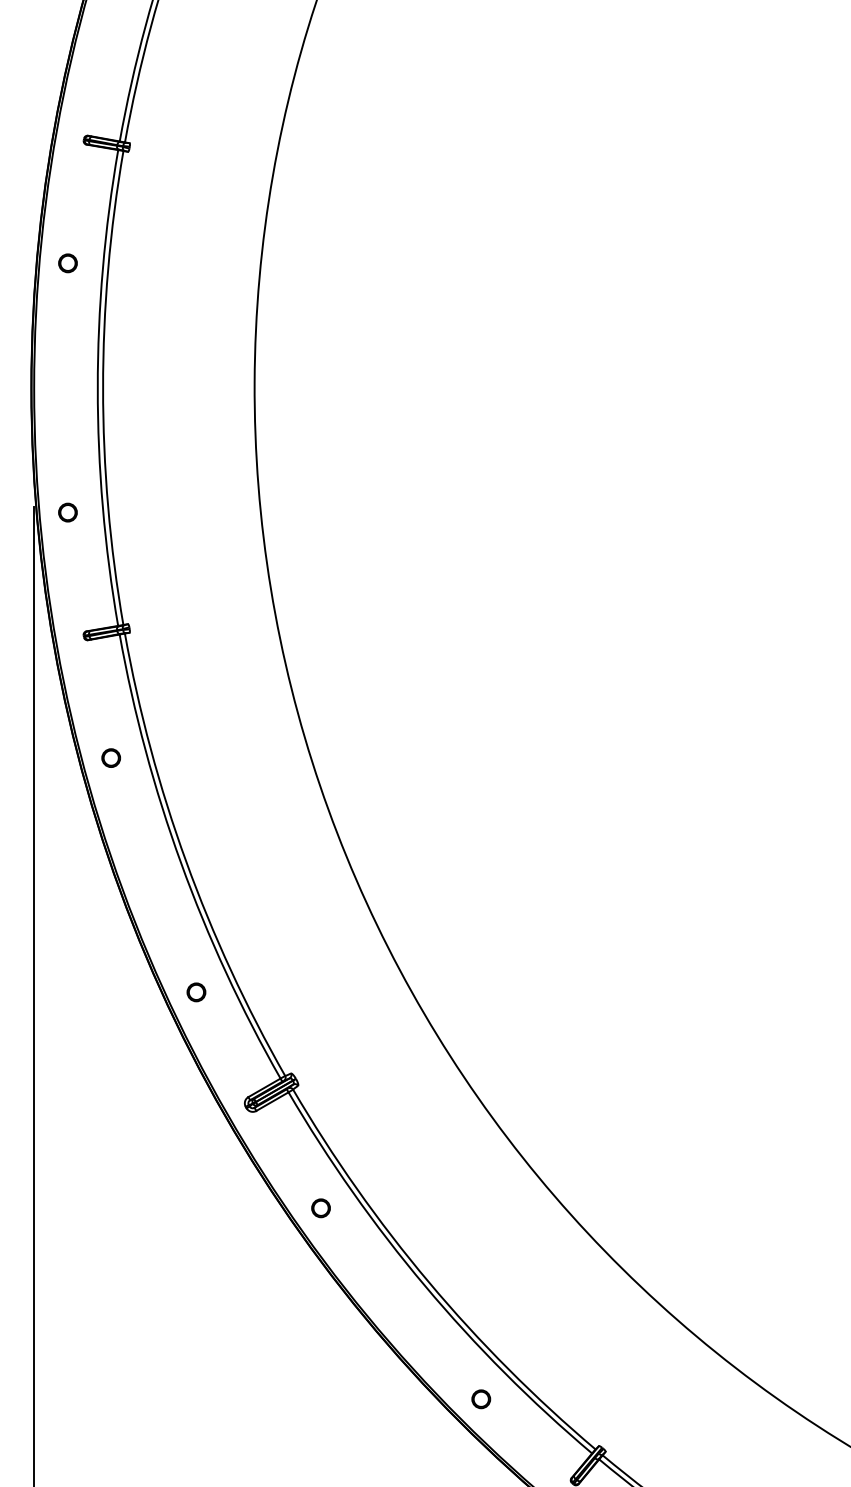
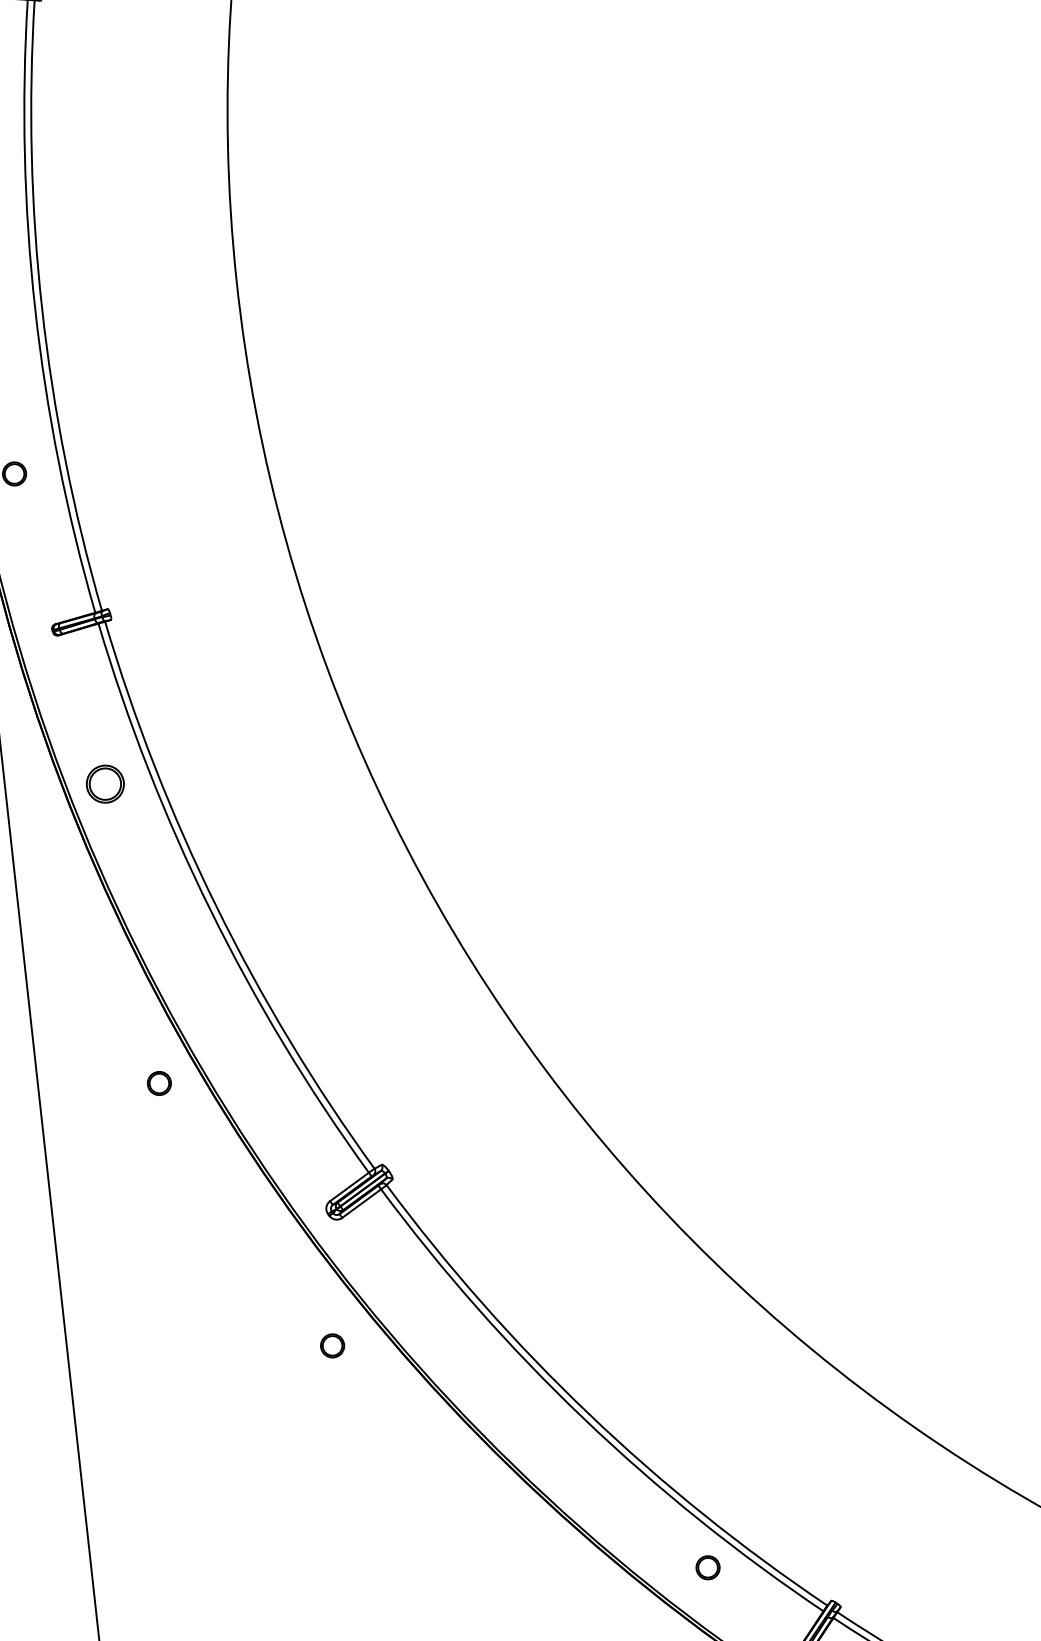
circle: (110, 757) -> (104, 783), size x1.6
part: (196, 992) -> (159, 1083), moved
part: (320, 1208) -> (331, 1346), moved
part: (481, 1399) -> (708, 1568), moved

